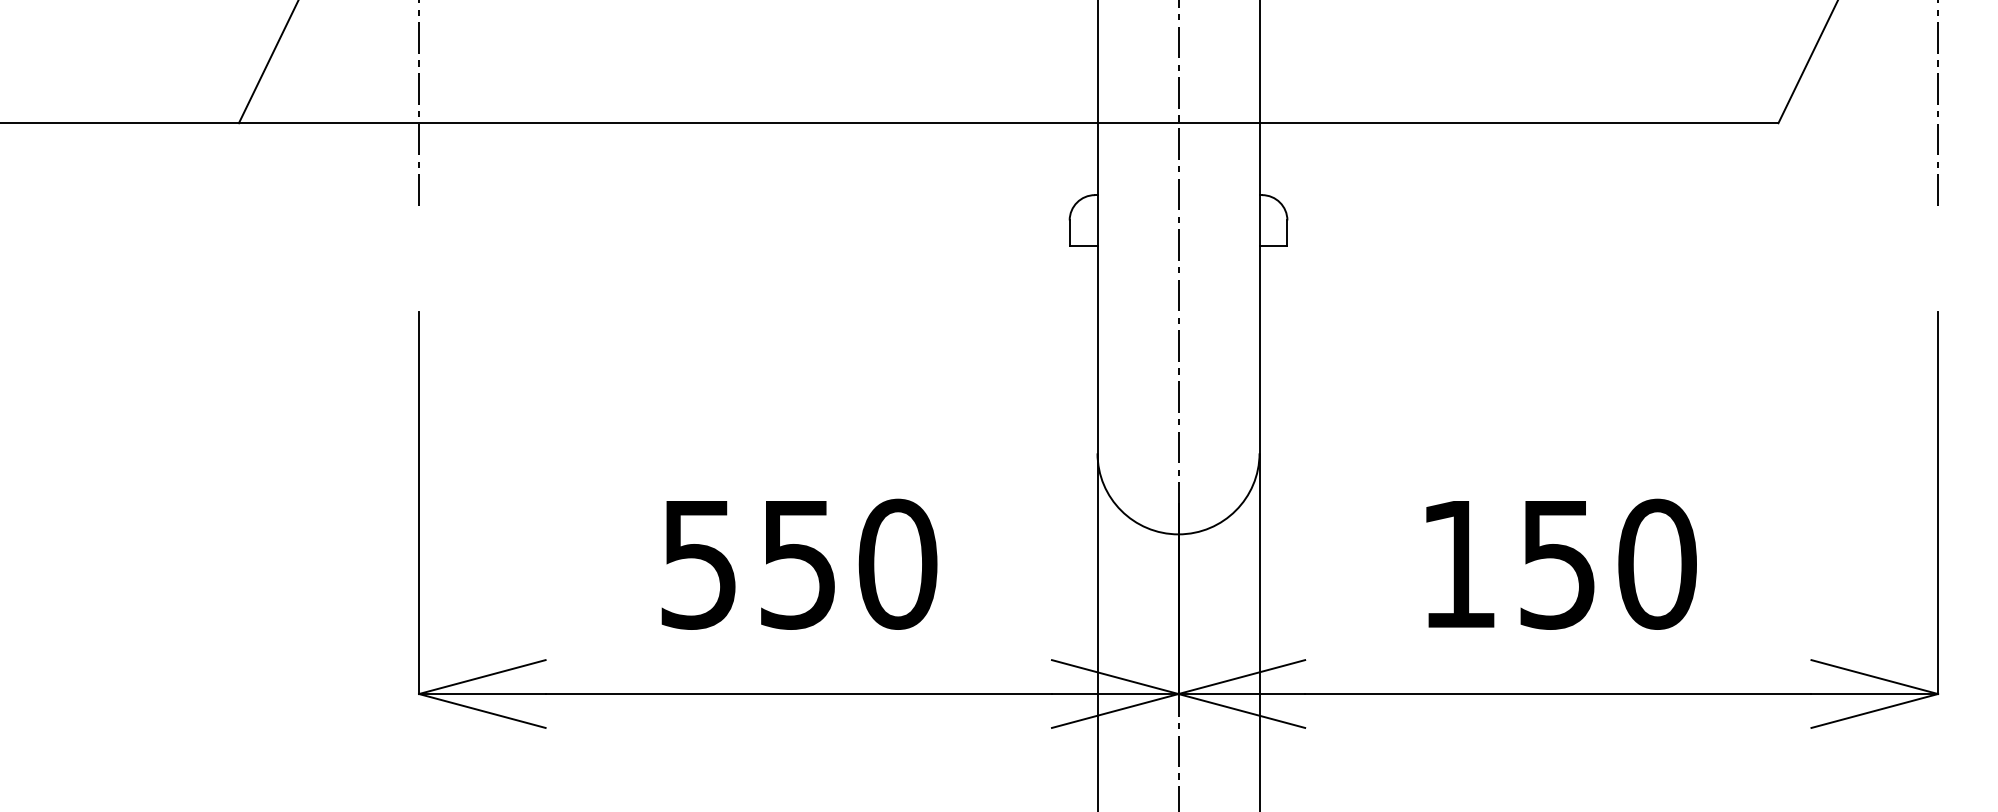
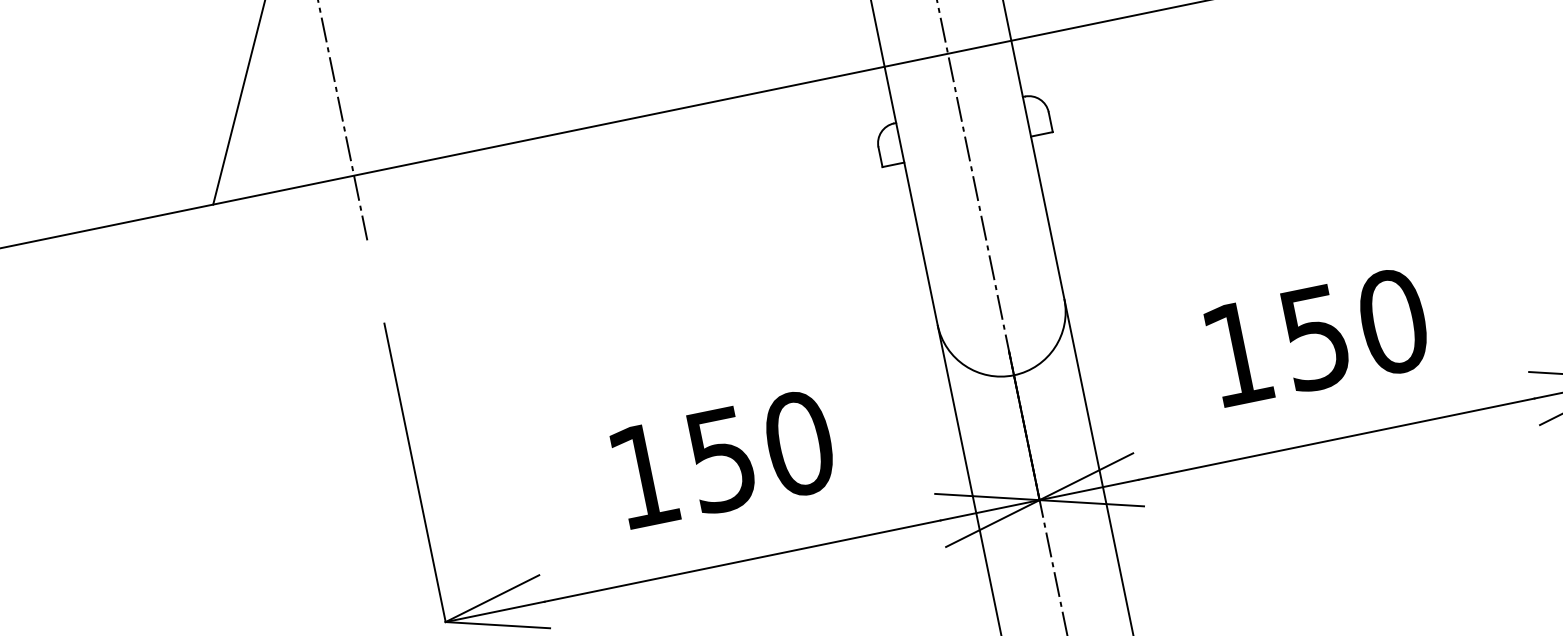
text: (698, 565) -> (643, 476), 550 -> 150

